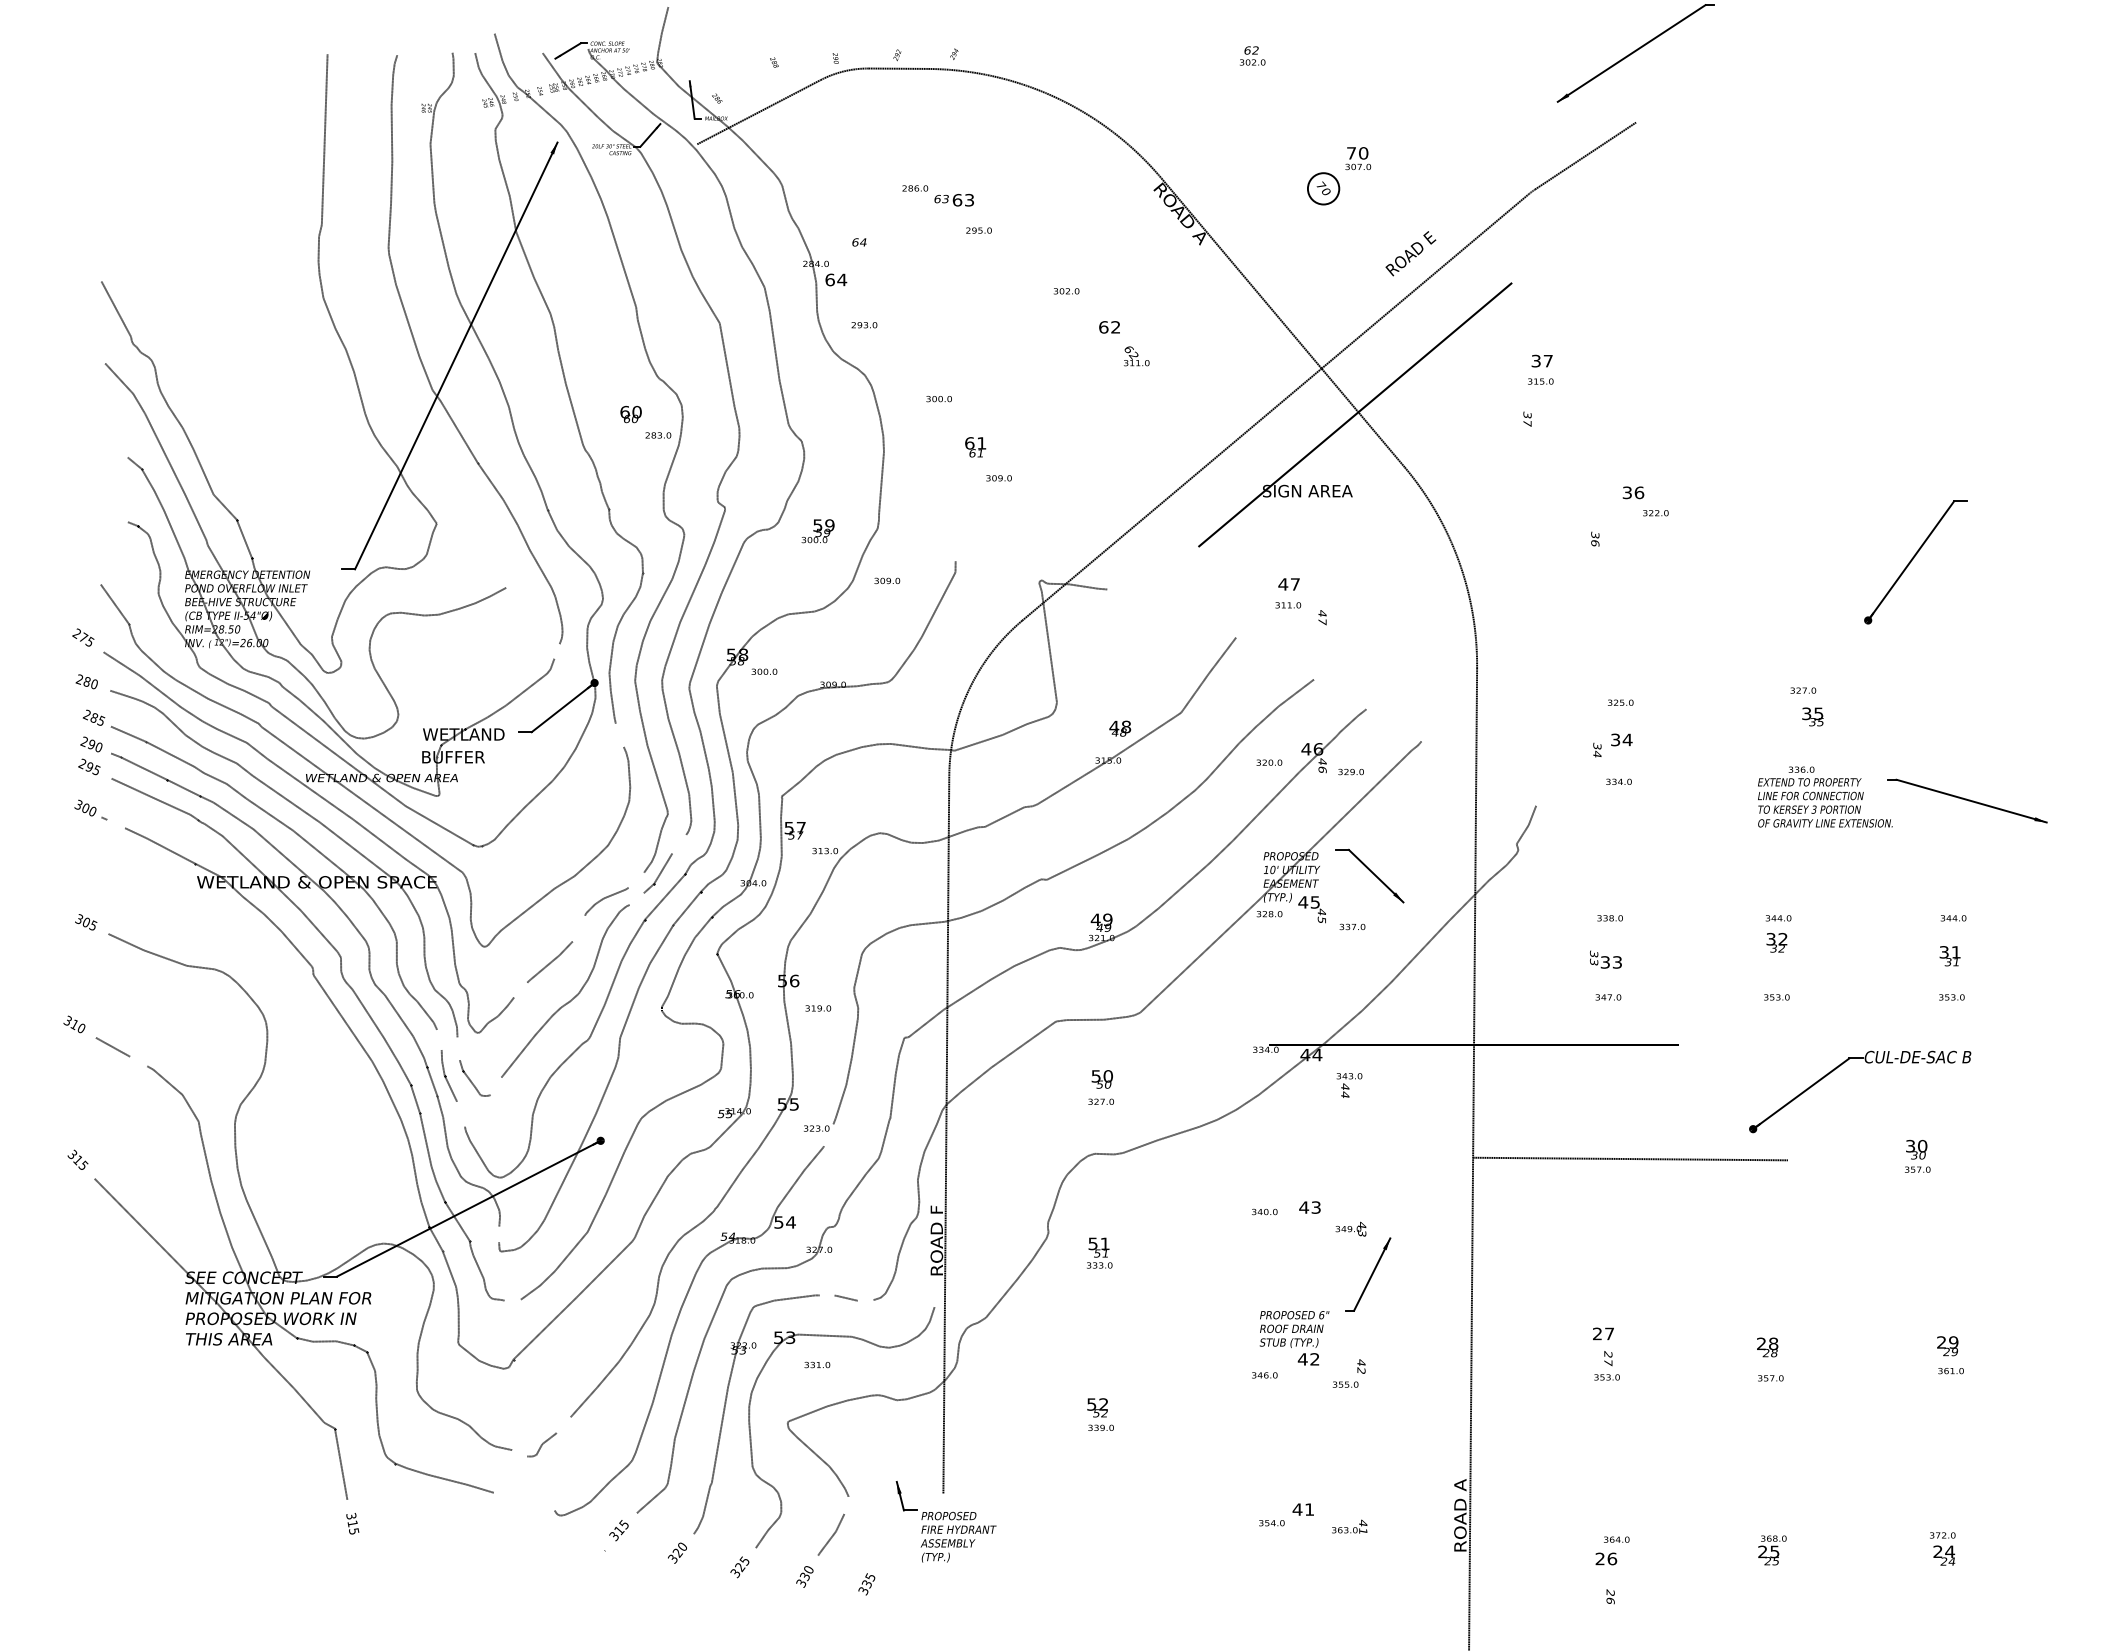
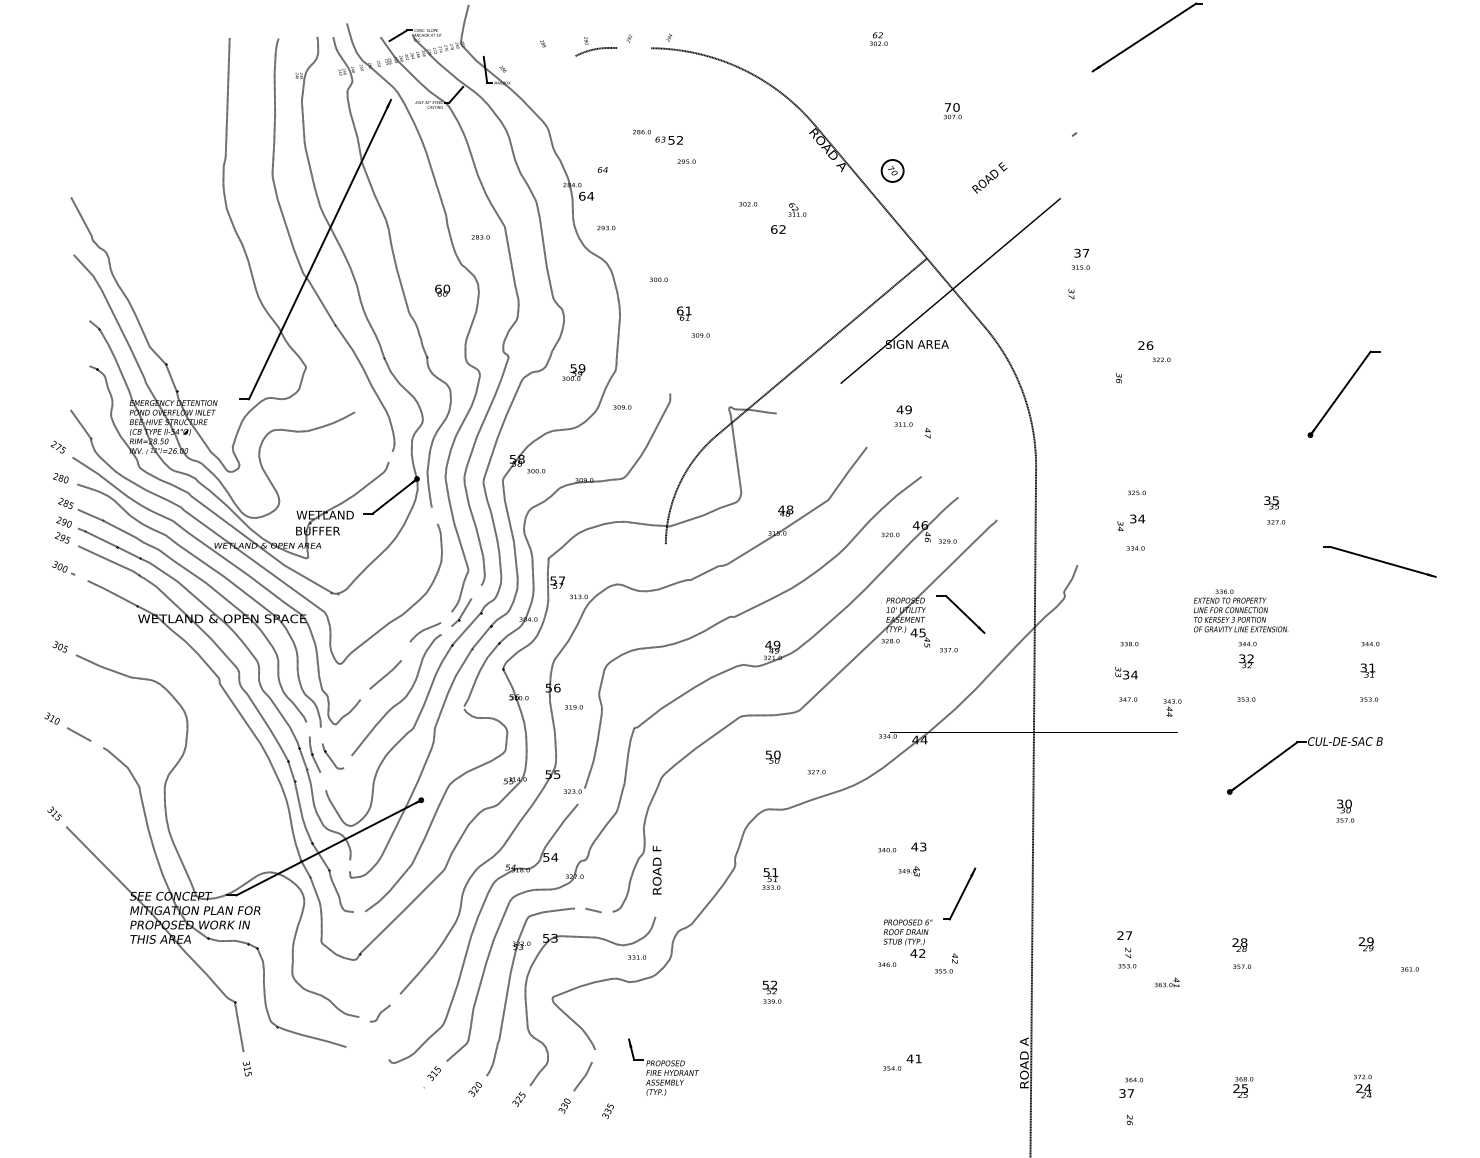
line: (904, 68) -> (634, 47), removed
line: (758, 112) -> (532, 78), removed
line: (1585, 155) -> (1112, 108), removed
part: (1323, 188) -> (892, 170), moved
text: (962, 199) -> (675, 139), 63 -> 52
line: (1424, 281) -> (999, 197), removed
text: (1136, 356) -> (797, 210), moved
text: (658, 435) -> (480, 237), moved
text: (1626, 493) -> (1140, 346), 36 -> 26
text: (1295, 584) -> (908, 409), 47 -> 49
text: (1803, 690) -> (1276, 522), moved
text: (1825, 796) -> (1241, 610), moved
text: (1617, 962) -> (1134, 675), 33 -> 34
text: (1349, 1085) -> (1172, 708), moved
text: (1100, 1101) -> (816, 771), moved
line: (946, 1134) -> (663, 795), removed
line: (1630, 1158) -> (1143, 812), removed
text: (1350, 1228) -> (908, 870), moved
text: (817, 1364) -> (637, 957), moved
text: (1950, 1371) -> (1409, 969), moved
text: (1349, 1526) -> (1166, 982), moved
text: (1606, 1558) -> (1126, 1093), 26 -> 37

